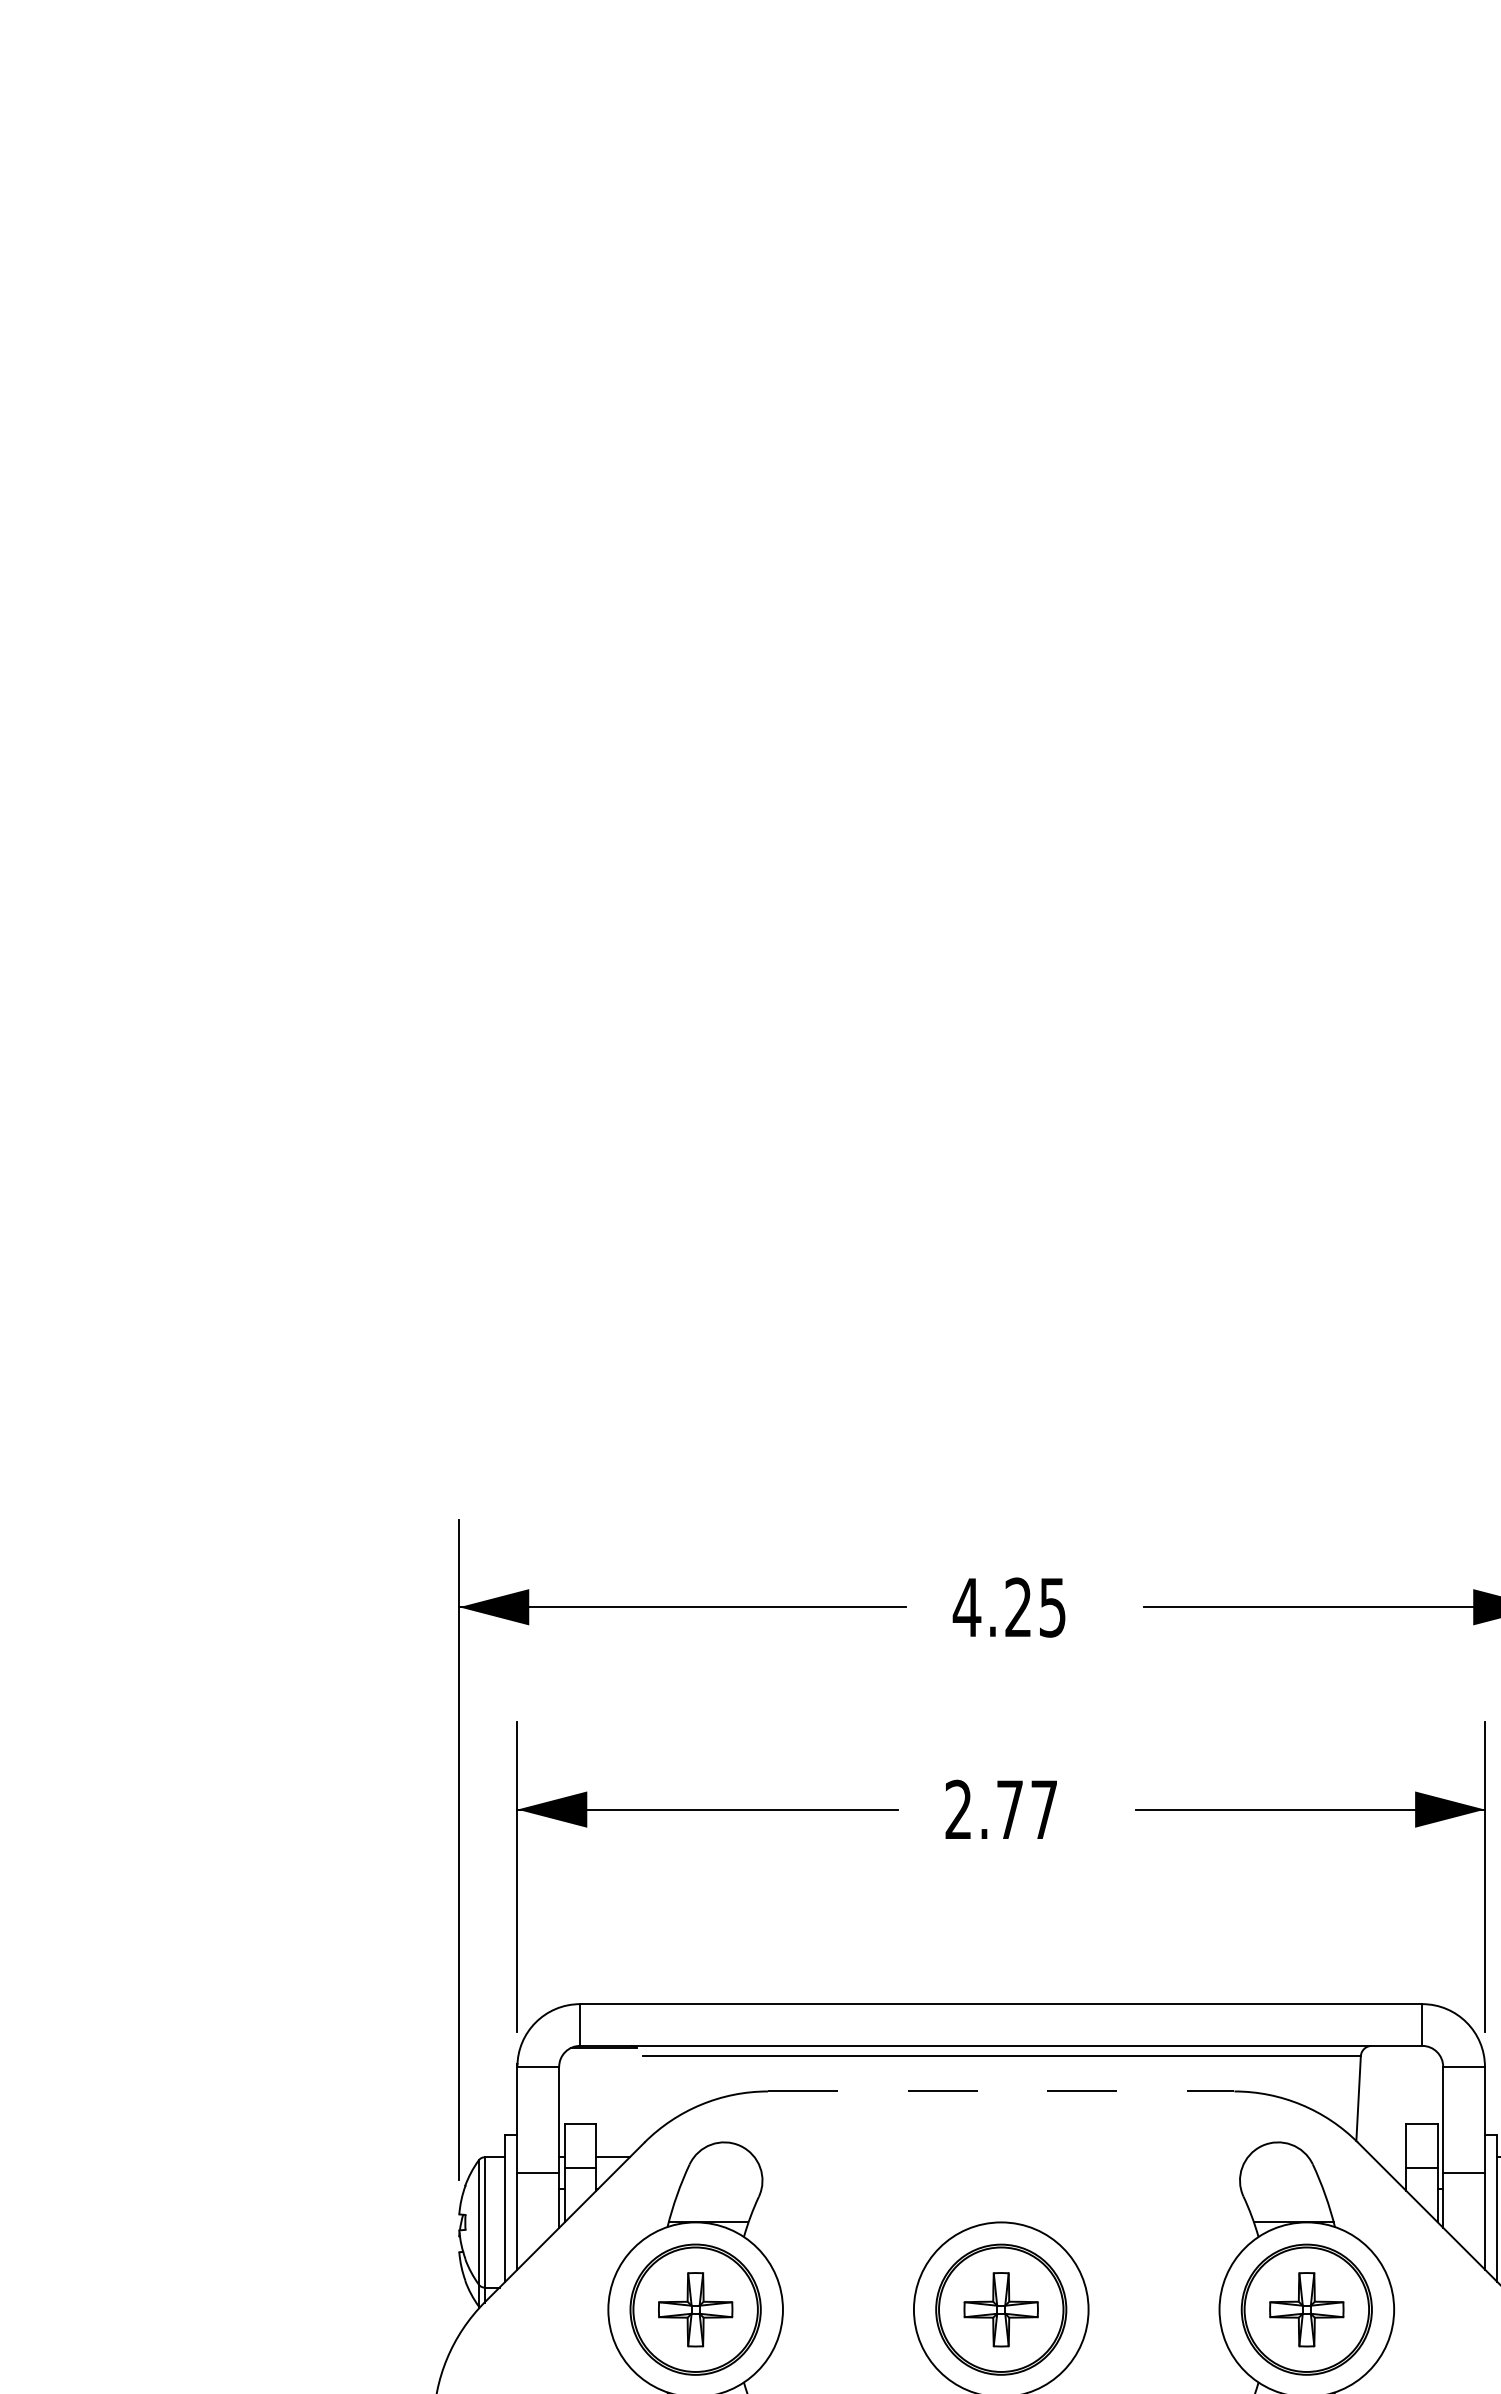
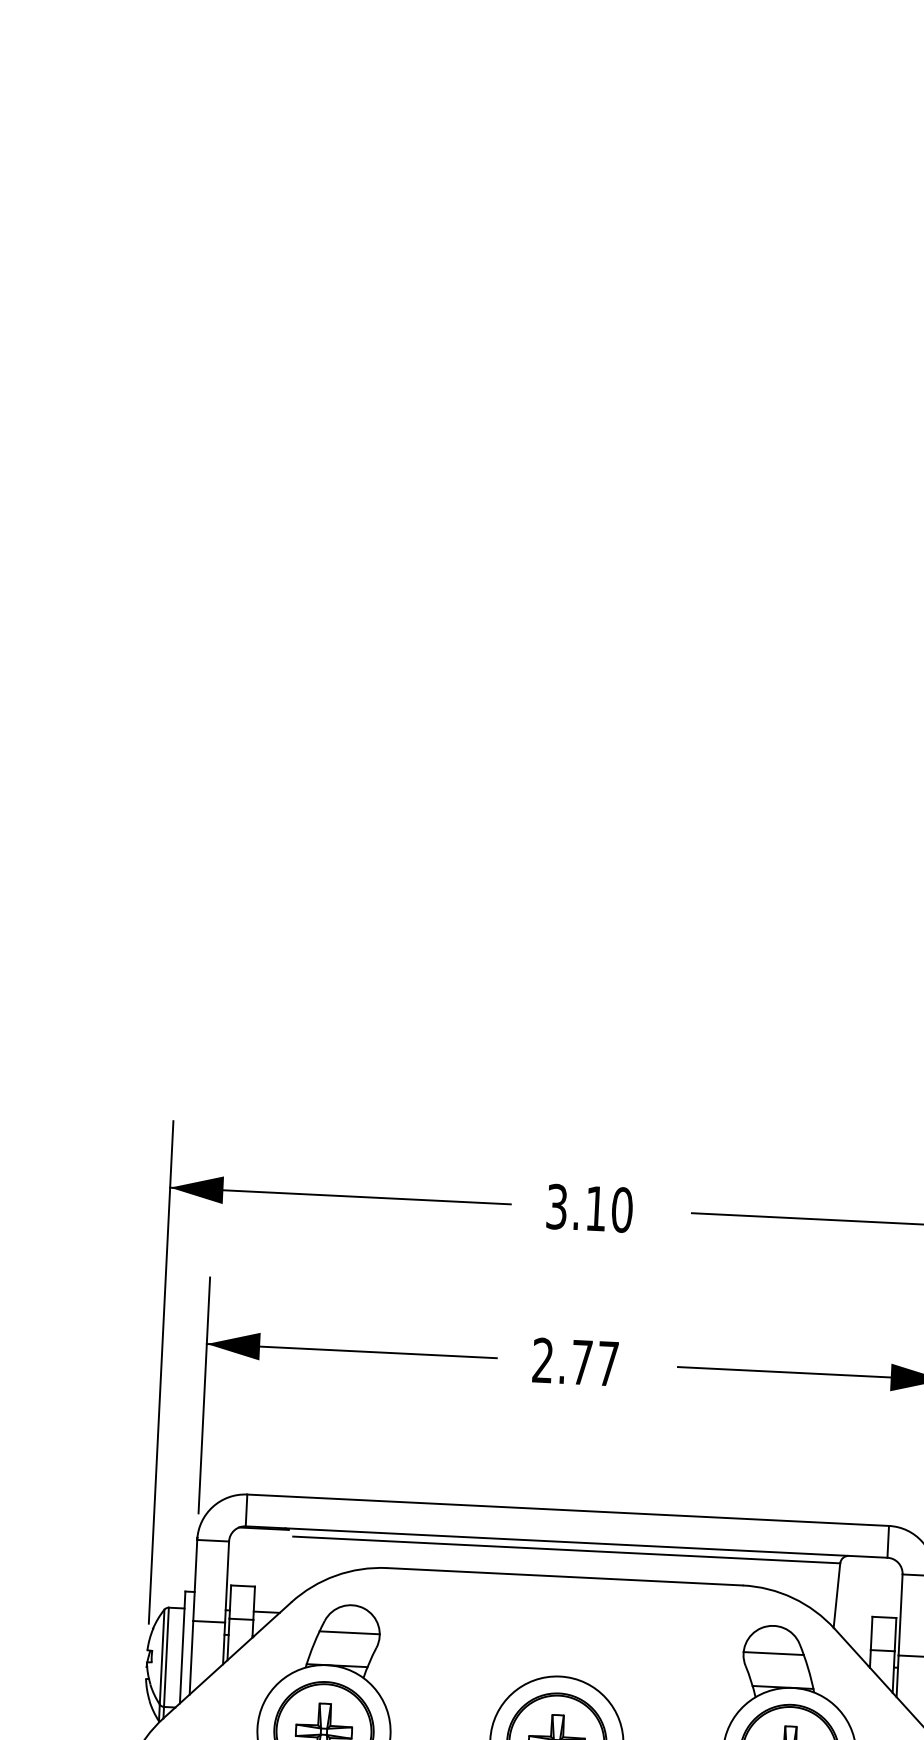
text: (1009, 1607) -> (589, 1208), 4.25 -> 3.10
line: (1001, 2091) -> (565, 1576), dashed -> solid
line: (722, 2178) -> (349, 1632), added
line: (1279, 2178) -> (773, 1653), added

